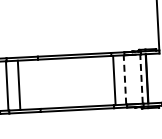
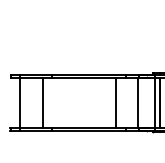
line: (141, 78) -> (154, 102), dashed -> solid
line: (124, 79) -> (137, 102), dashed -> solid
line: (114, 80) -> (116, 102), moved
line: (19, 85) -> (42, 102), moved

